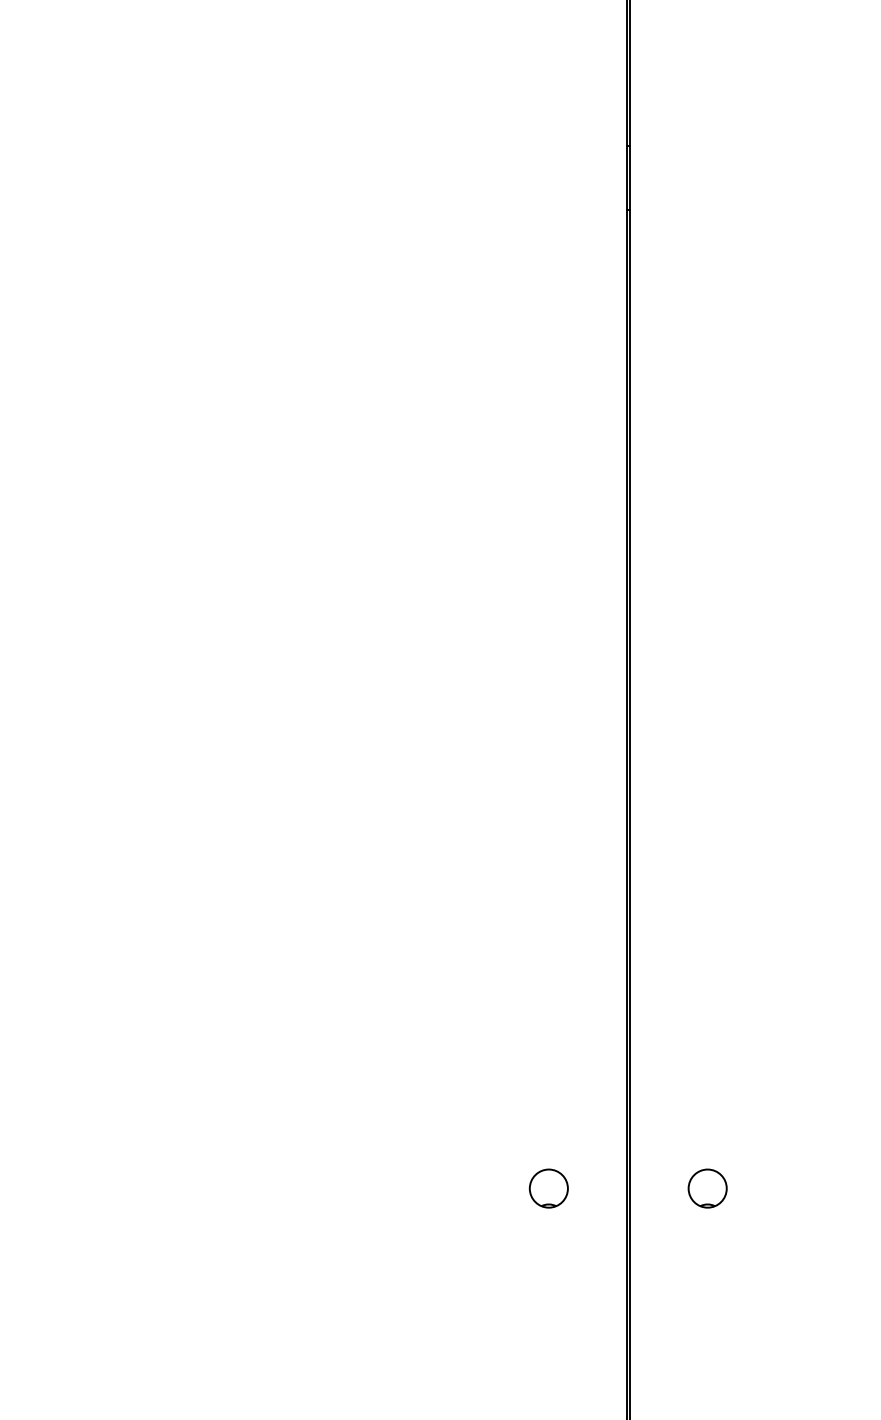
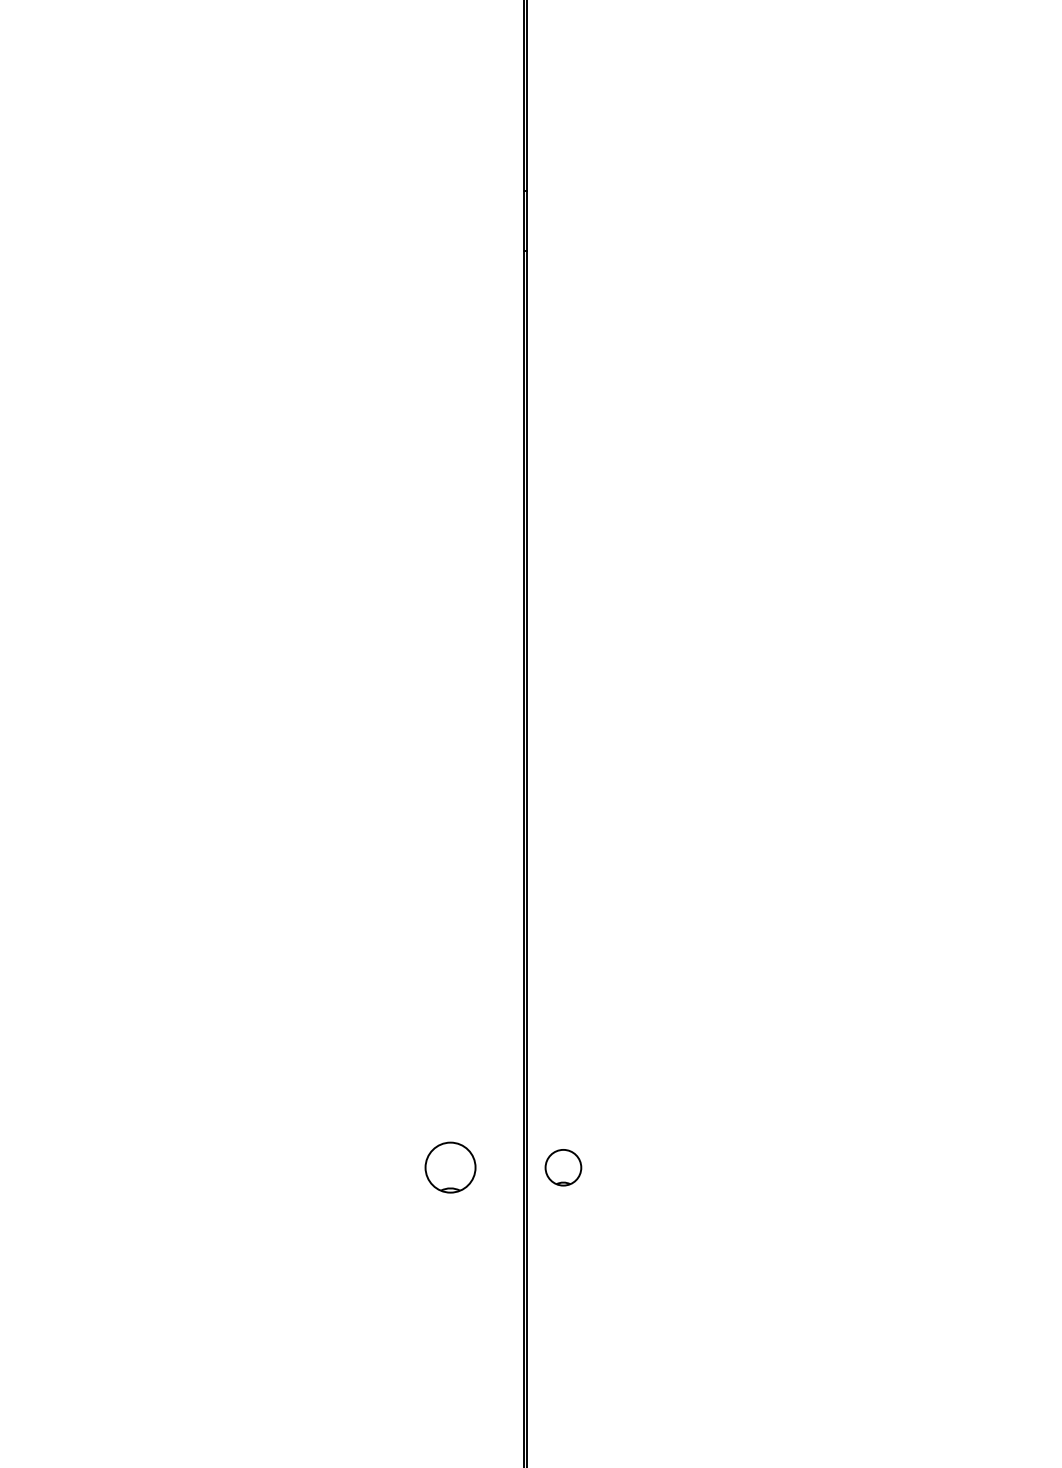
part: (548, 1188) -> (450, 1167), size x1.4
part: (707, 1188) -> (563, 1167), moved

